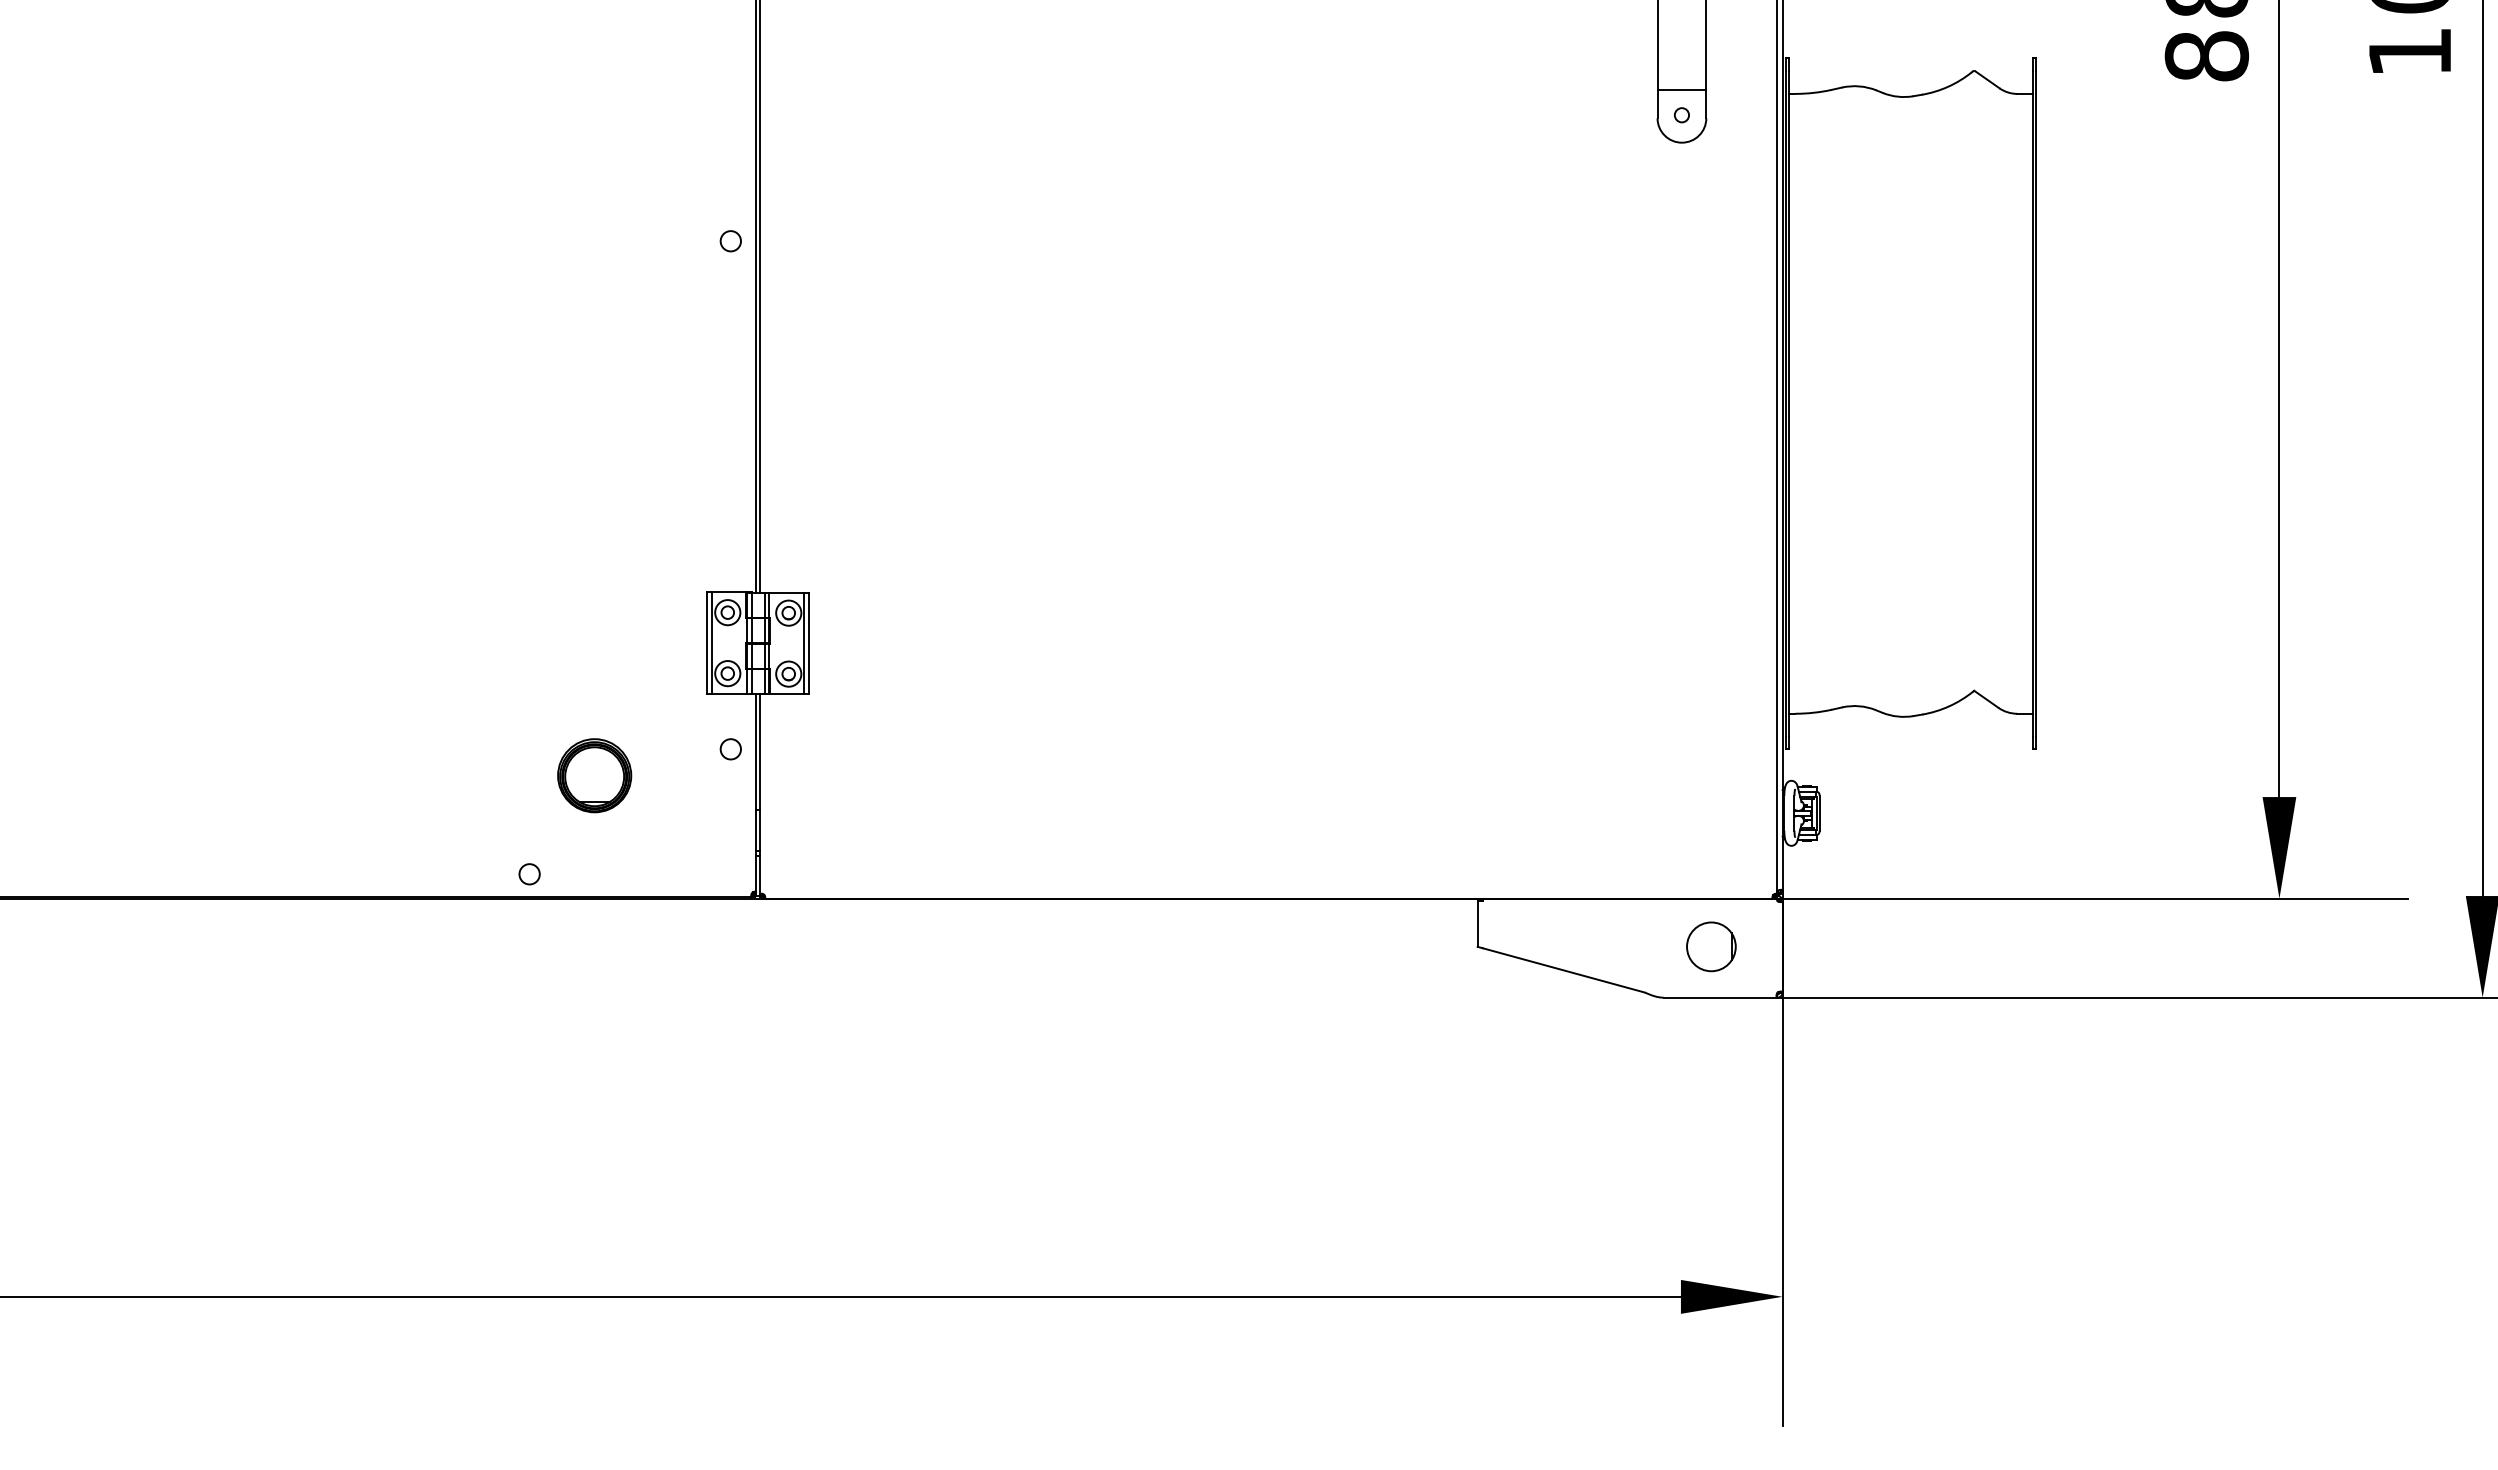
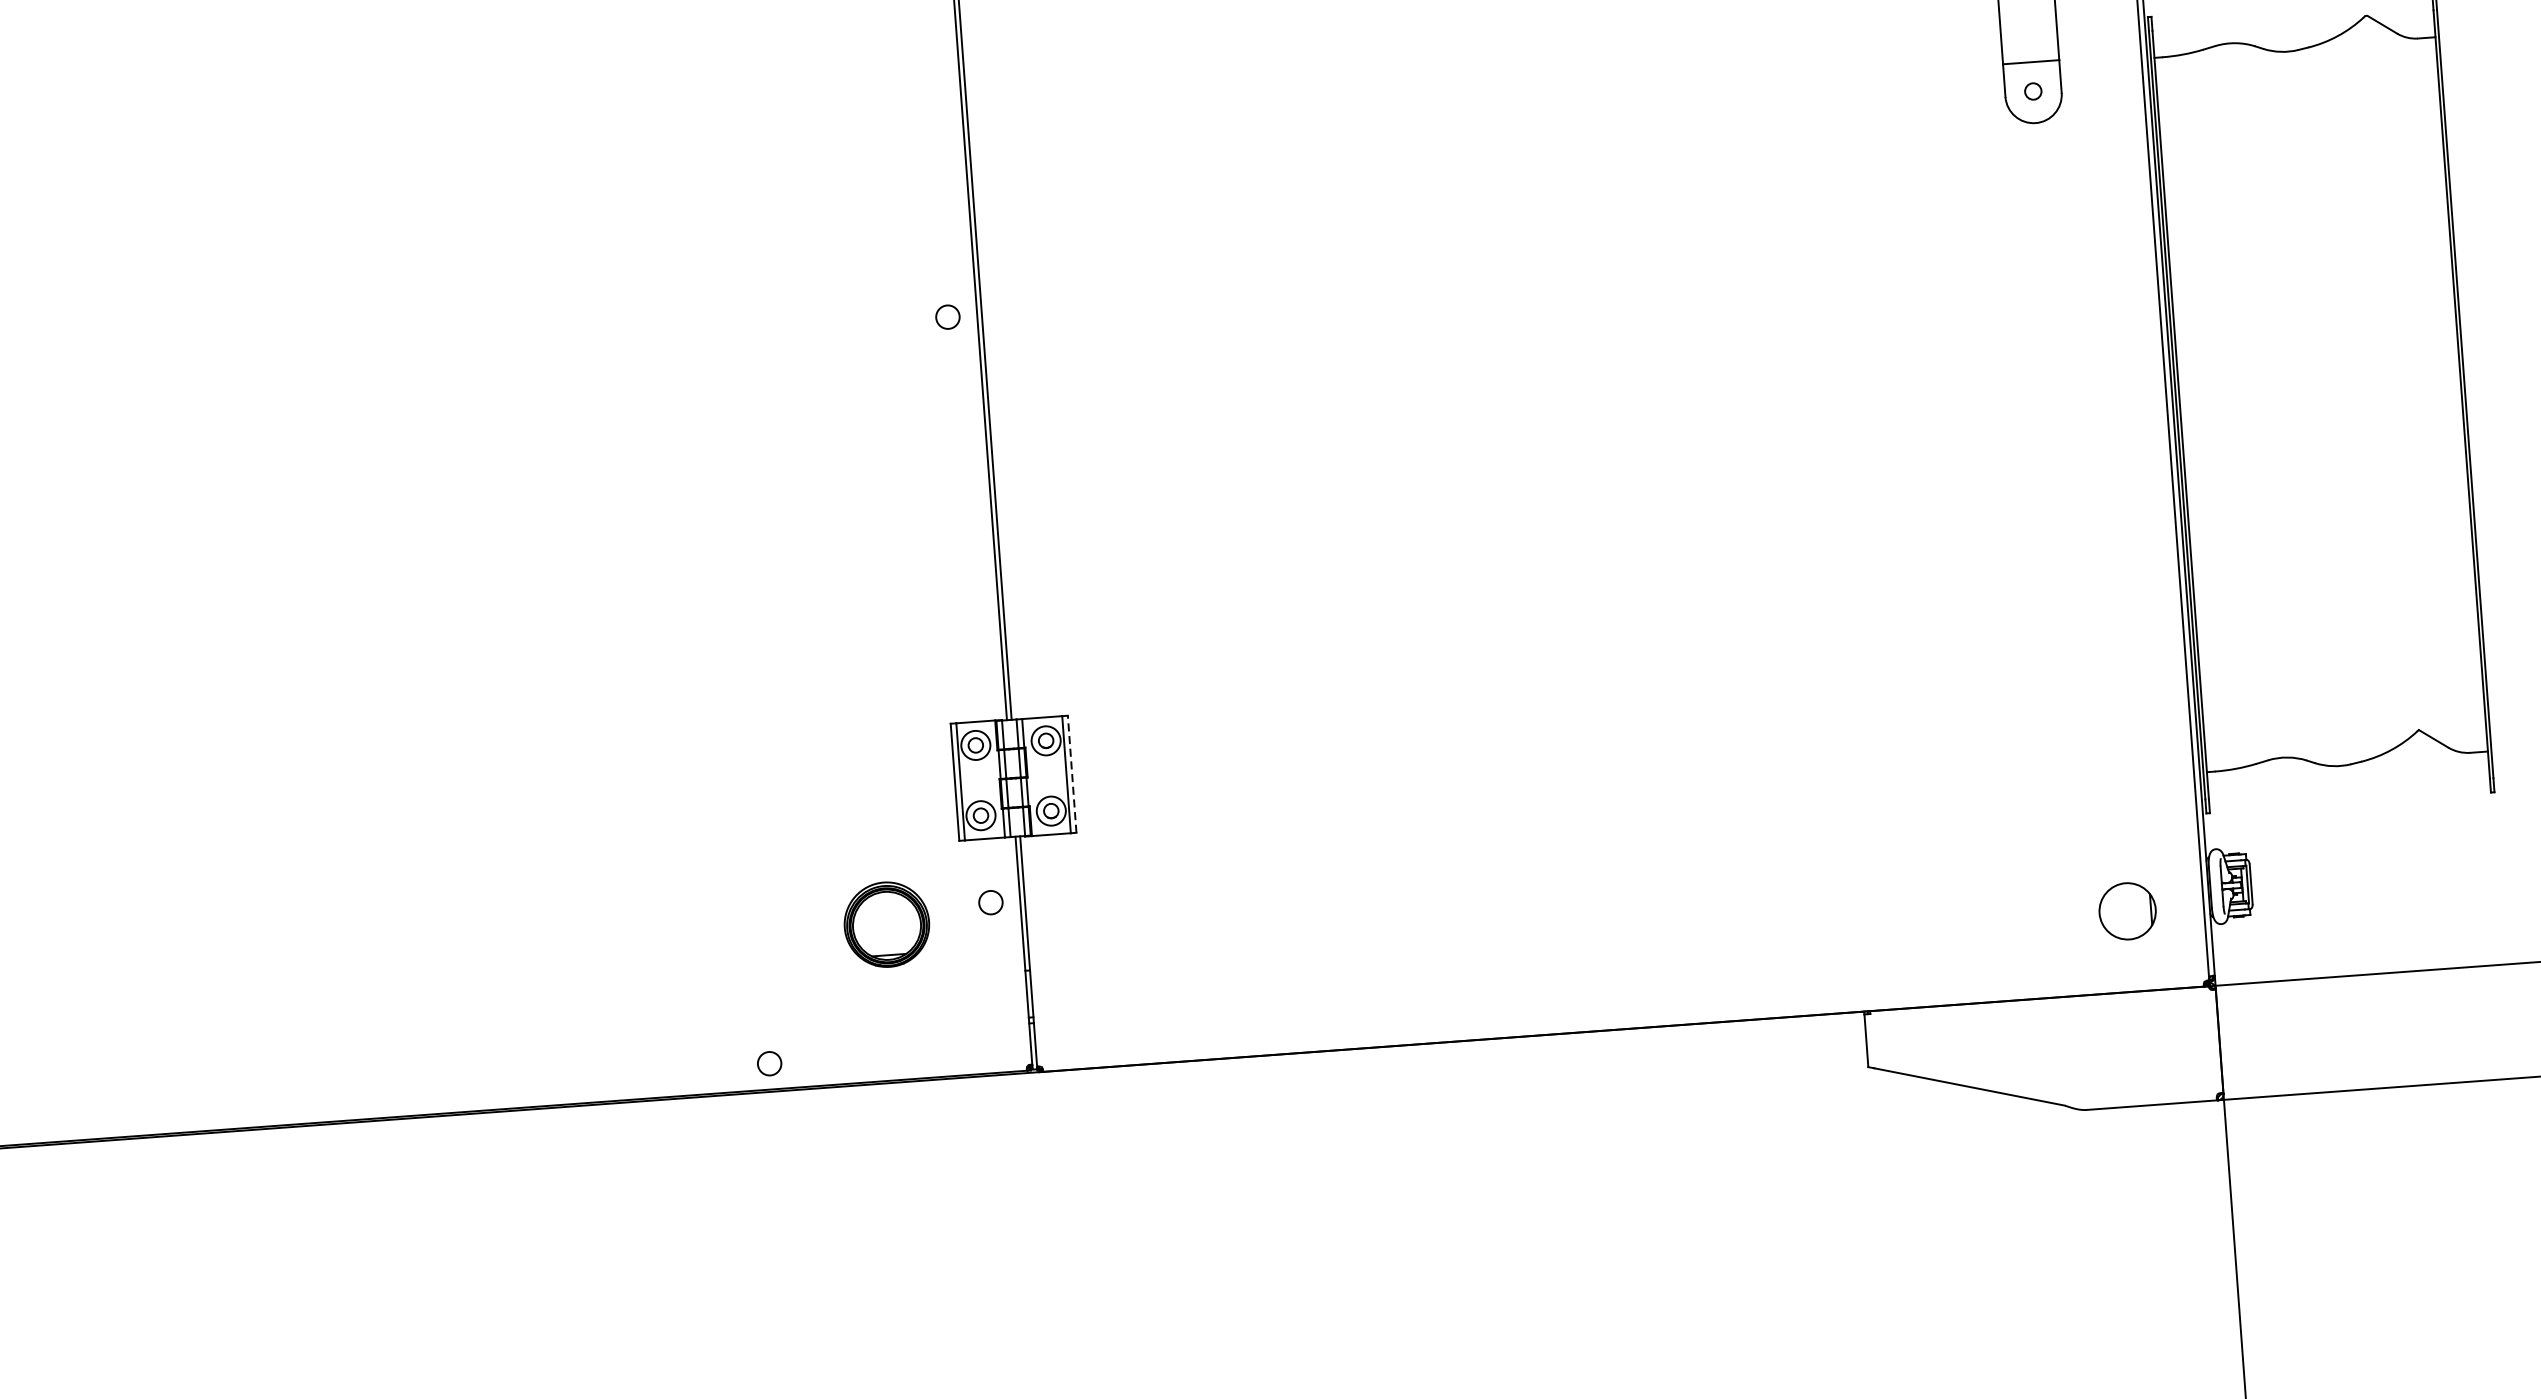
line: (809, 643) -> (1072, 774), solid -> dashed
part: (594, 775) -> (886, 924), moved
part: (1711, 946) -> (2127, 910), moved

